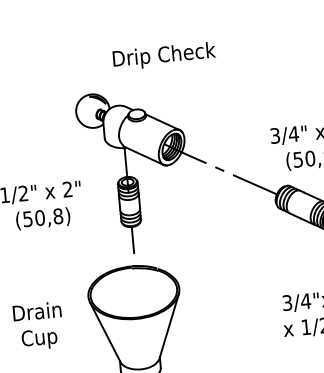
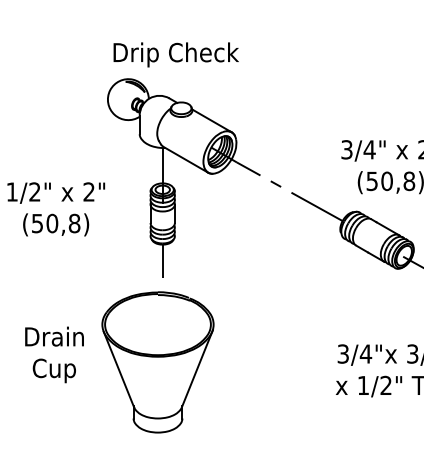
text: (163, 55) -> (175, 54), moved
text: (38, 326) -> (54, 354), moved

